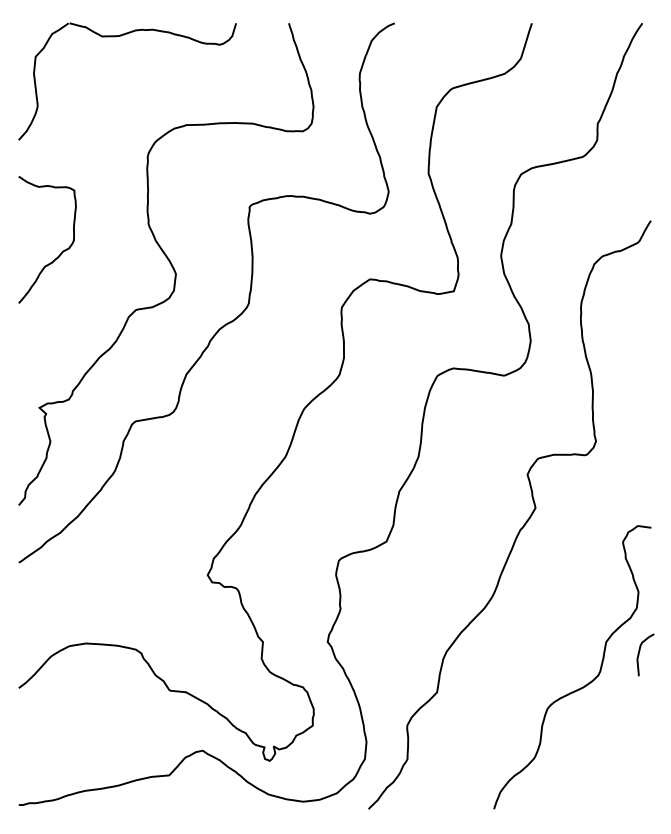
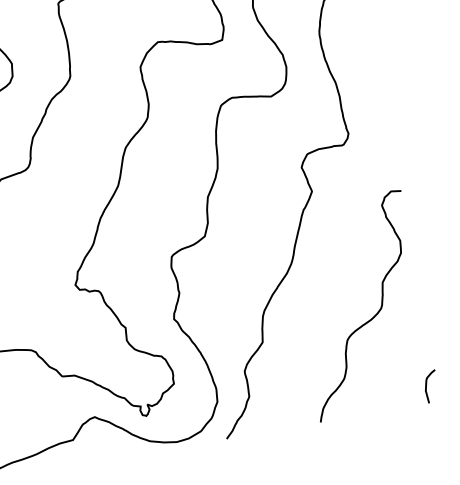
curve: (640, 651) -> (427, 384), moved

